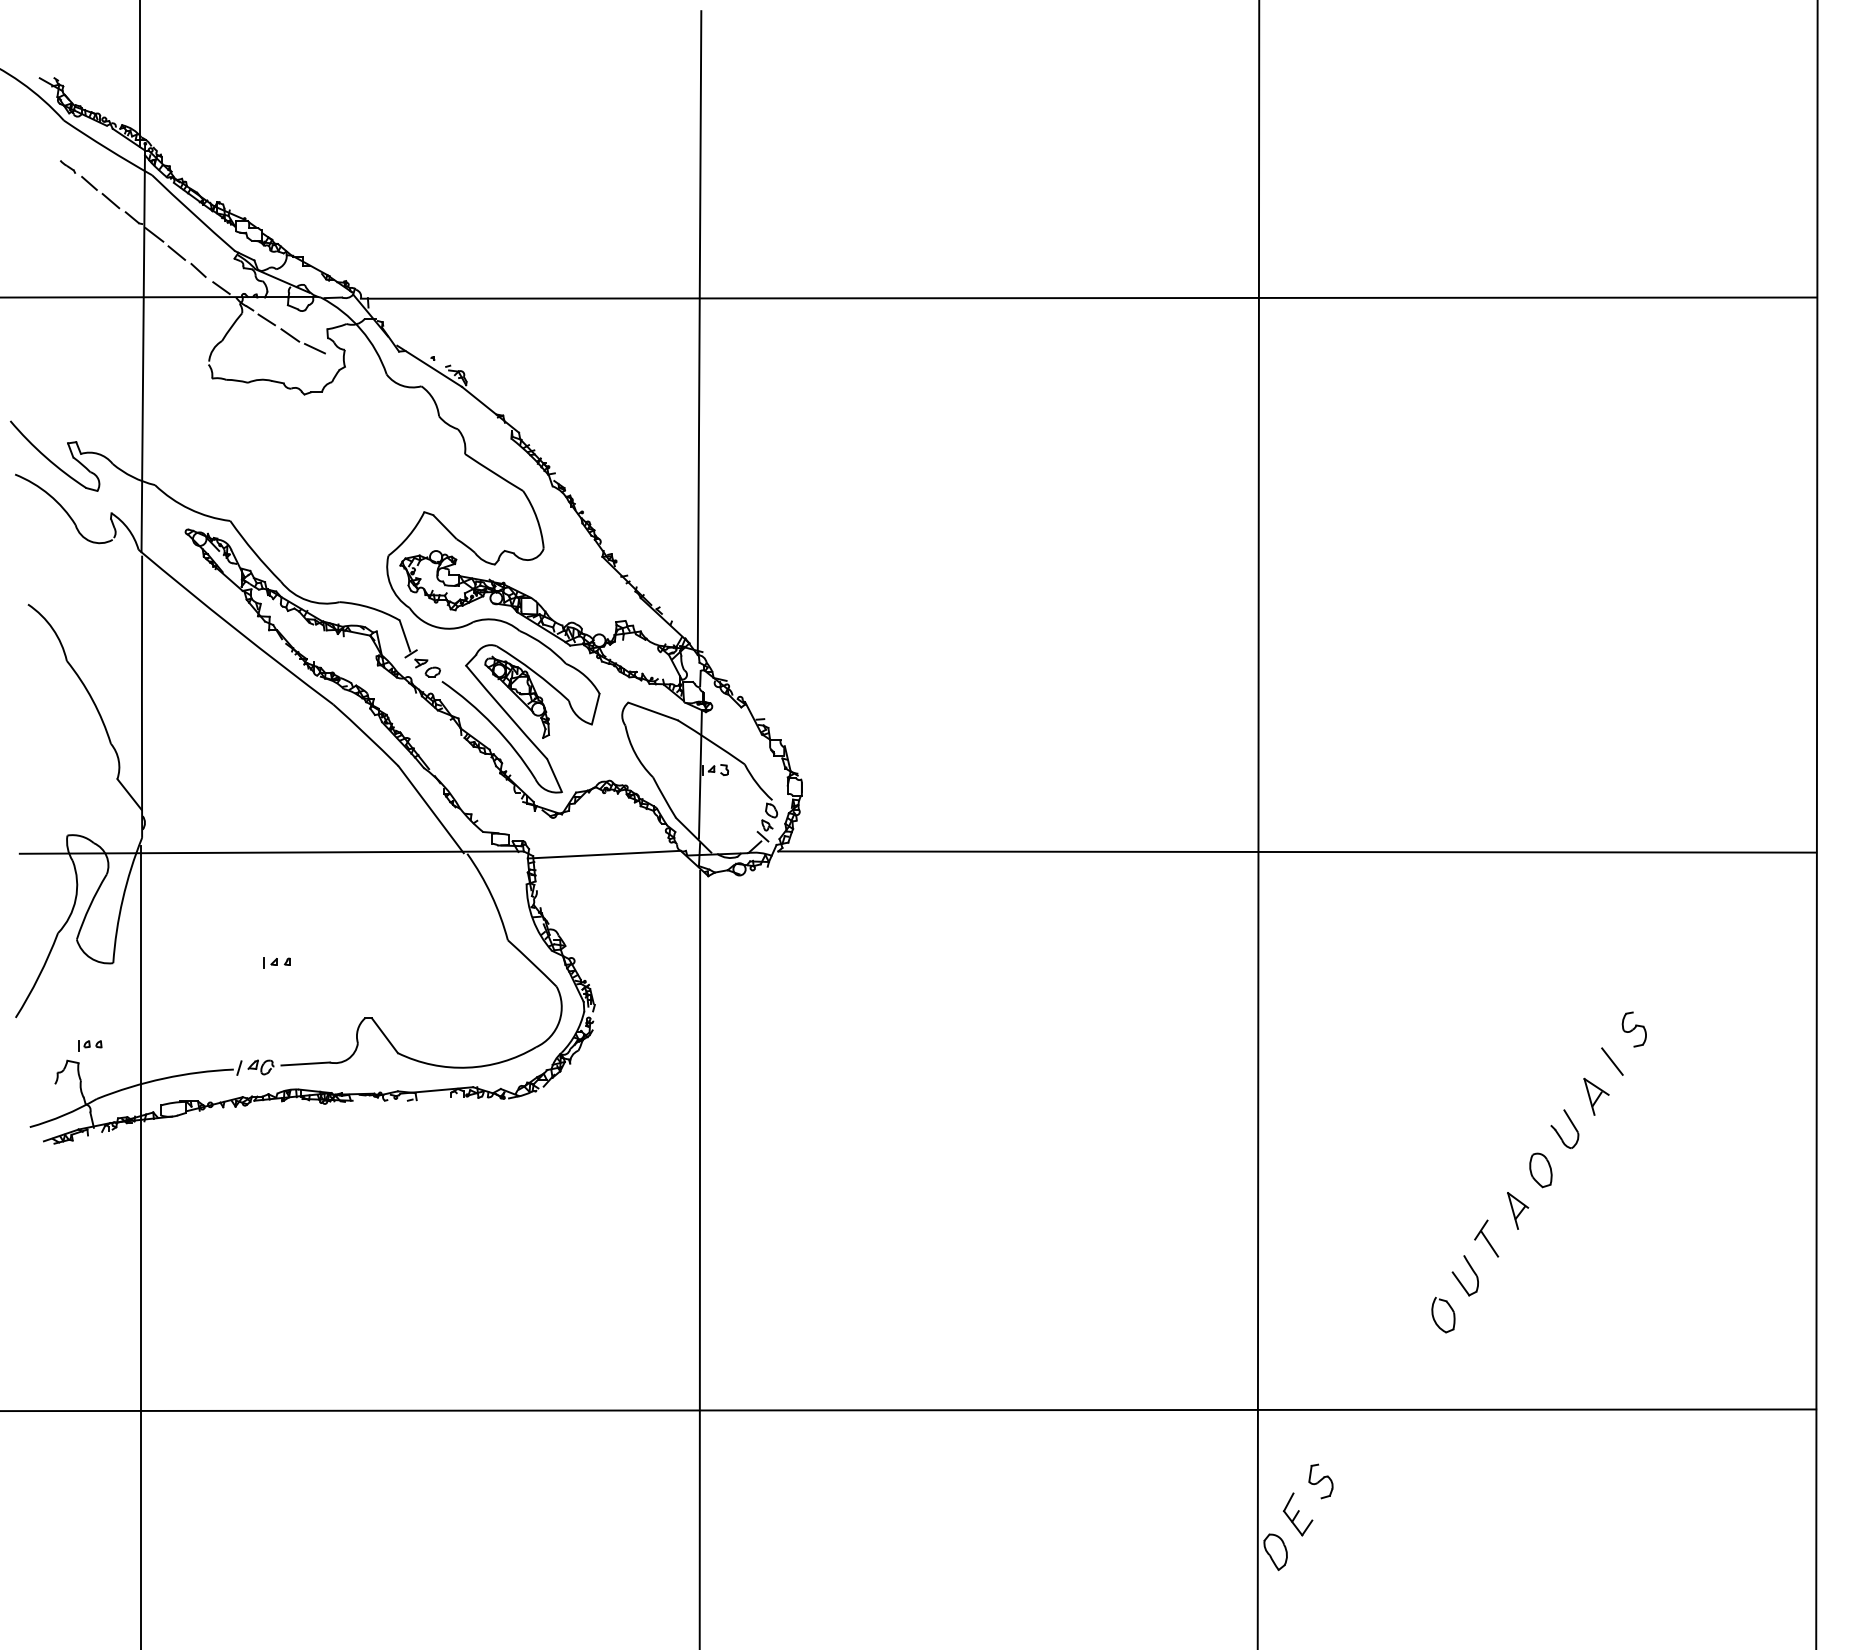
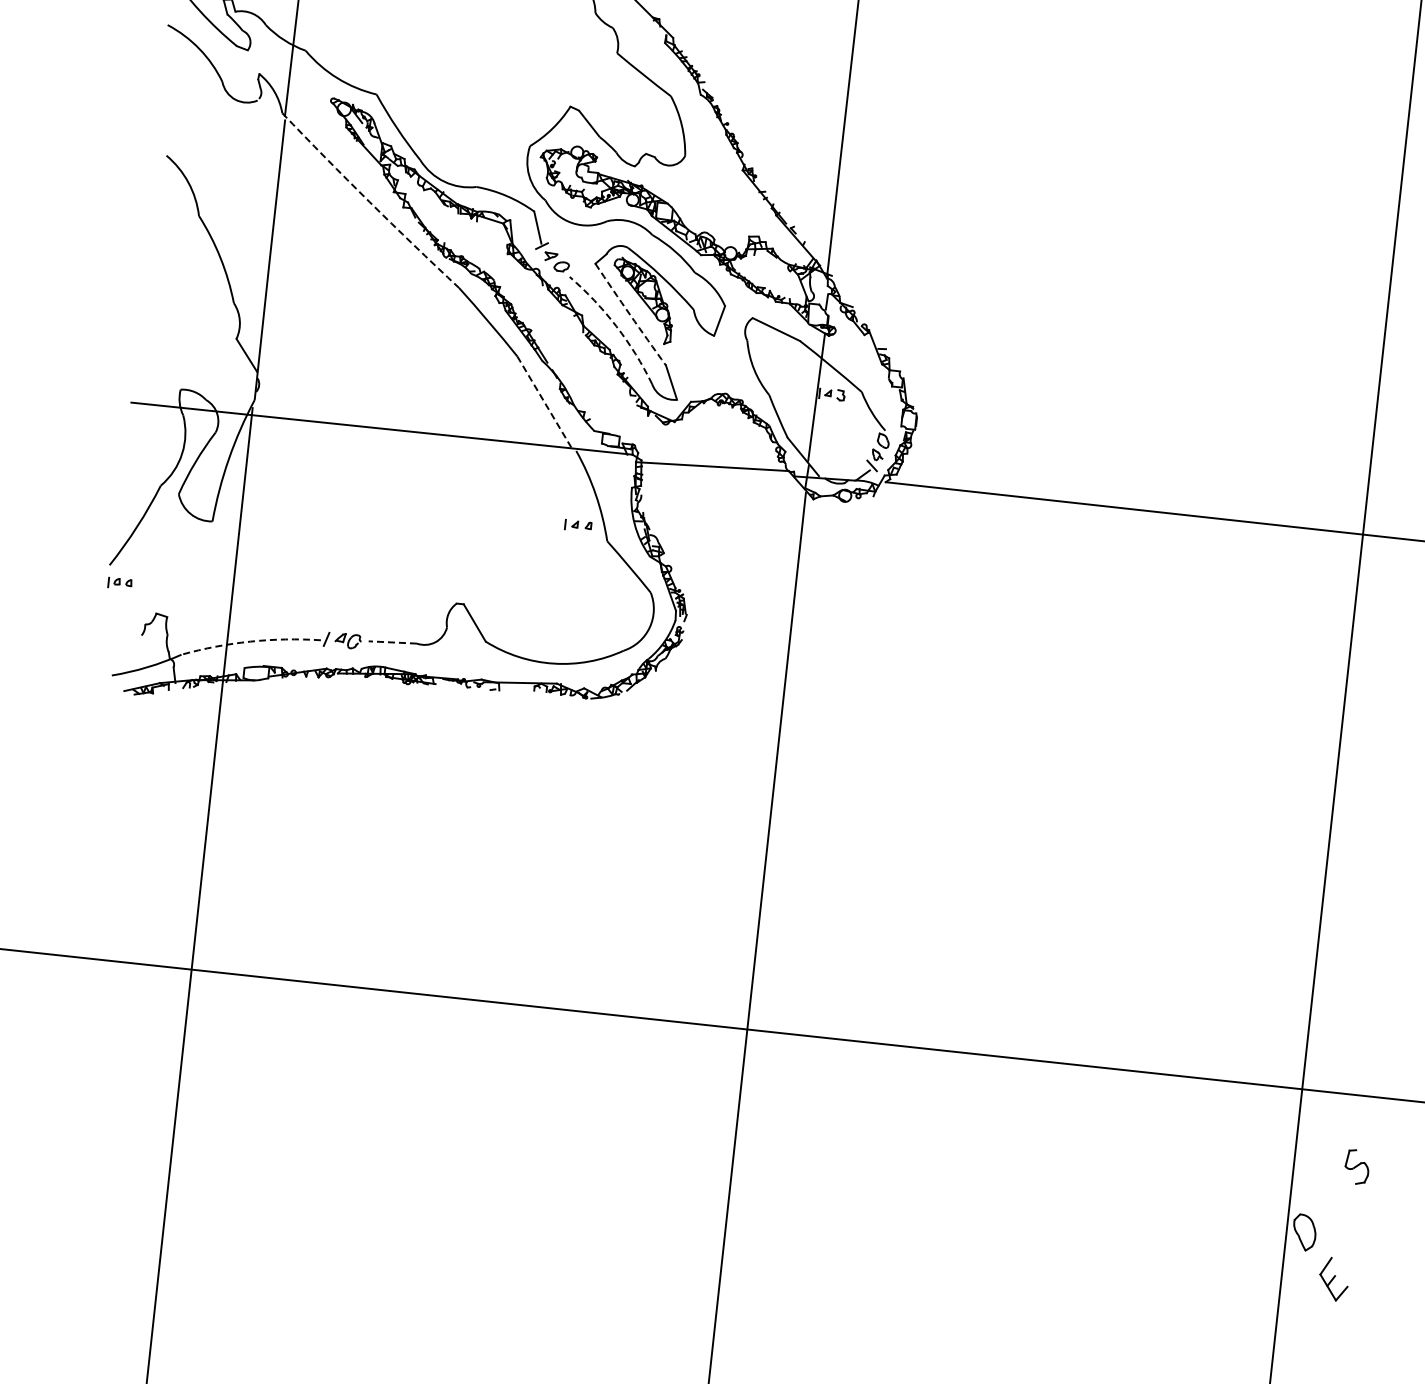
arc: (234, 628) -> (369, 201), solid -> dashed
arc: (506, 712) -> (630, 314), solid -> dashed
arc: (493, 725) -> (616, 326), solid -> dashed
line: (431, 810) -> (545, 404), solid -> dashed
part: (276, 962) -> (577, 525), moved
part: (90, 1045) -> (120, 583), moved
line: (305, 1064) -> (392, 642), solid -> dashed
arc: (164, 1078) -> (250, 641), solid -> dashed
part: (1297, 1514) -> (1333, 1279), moved

